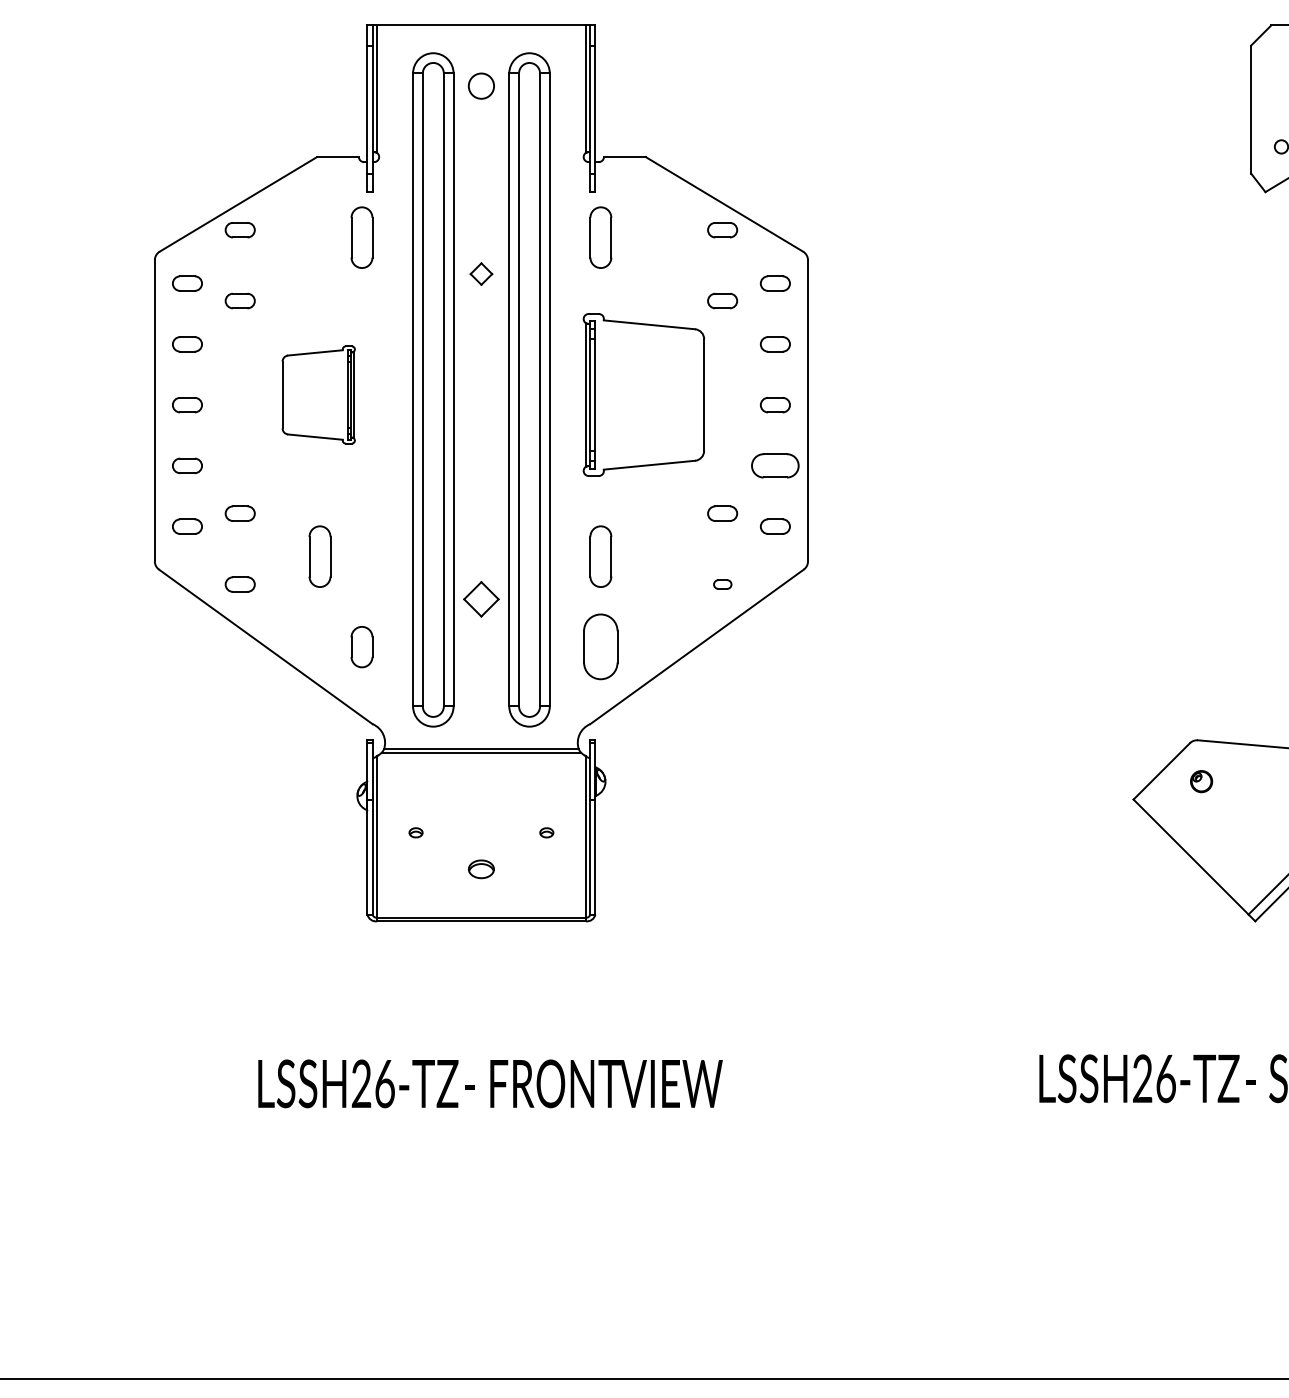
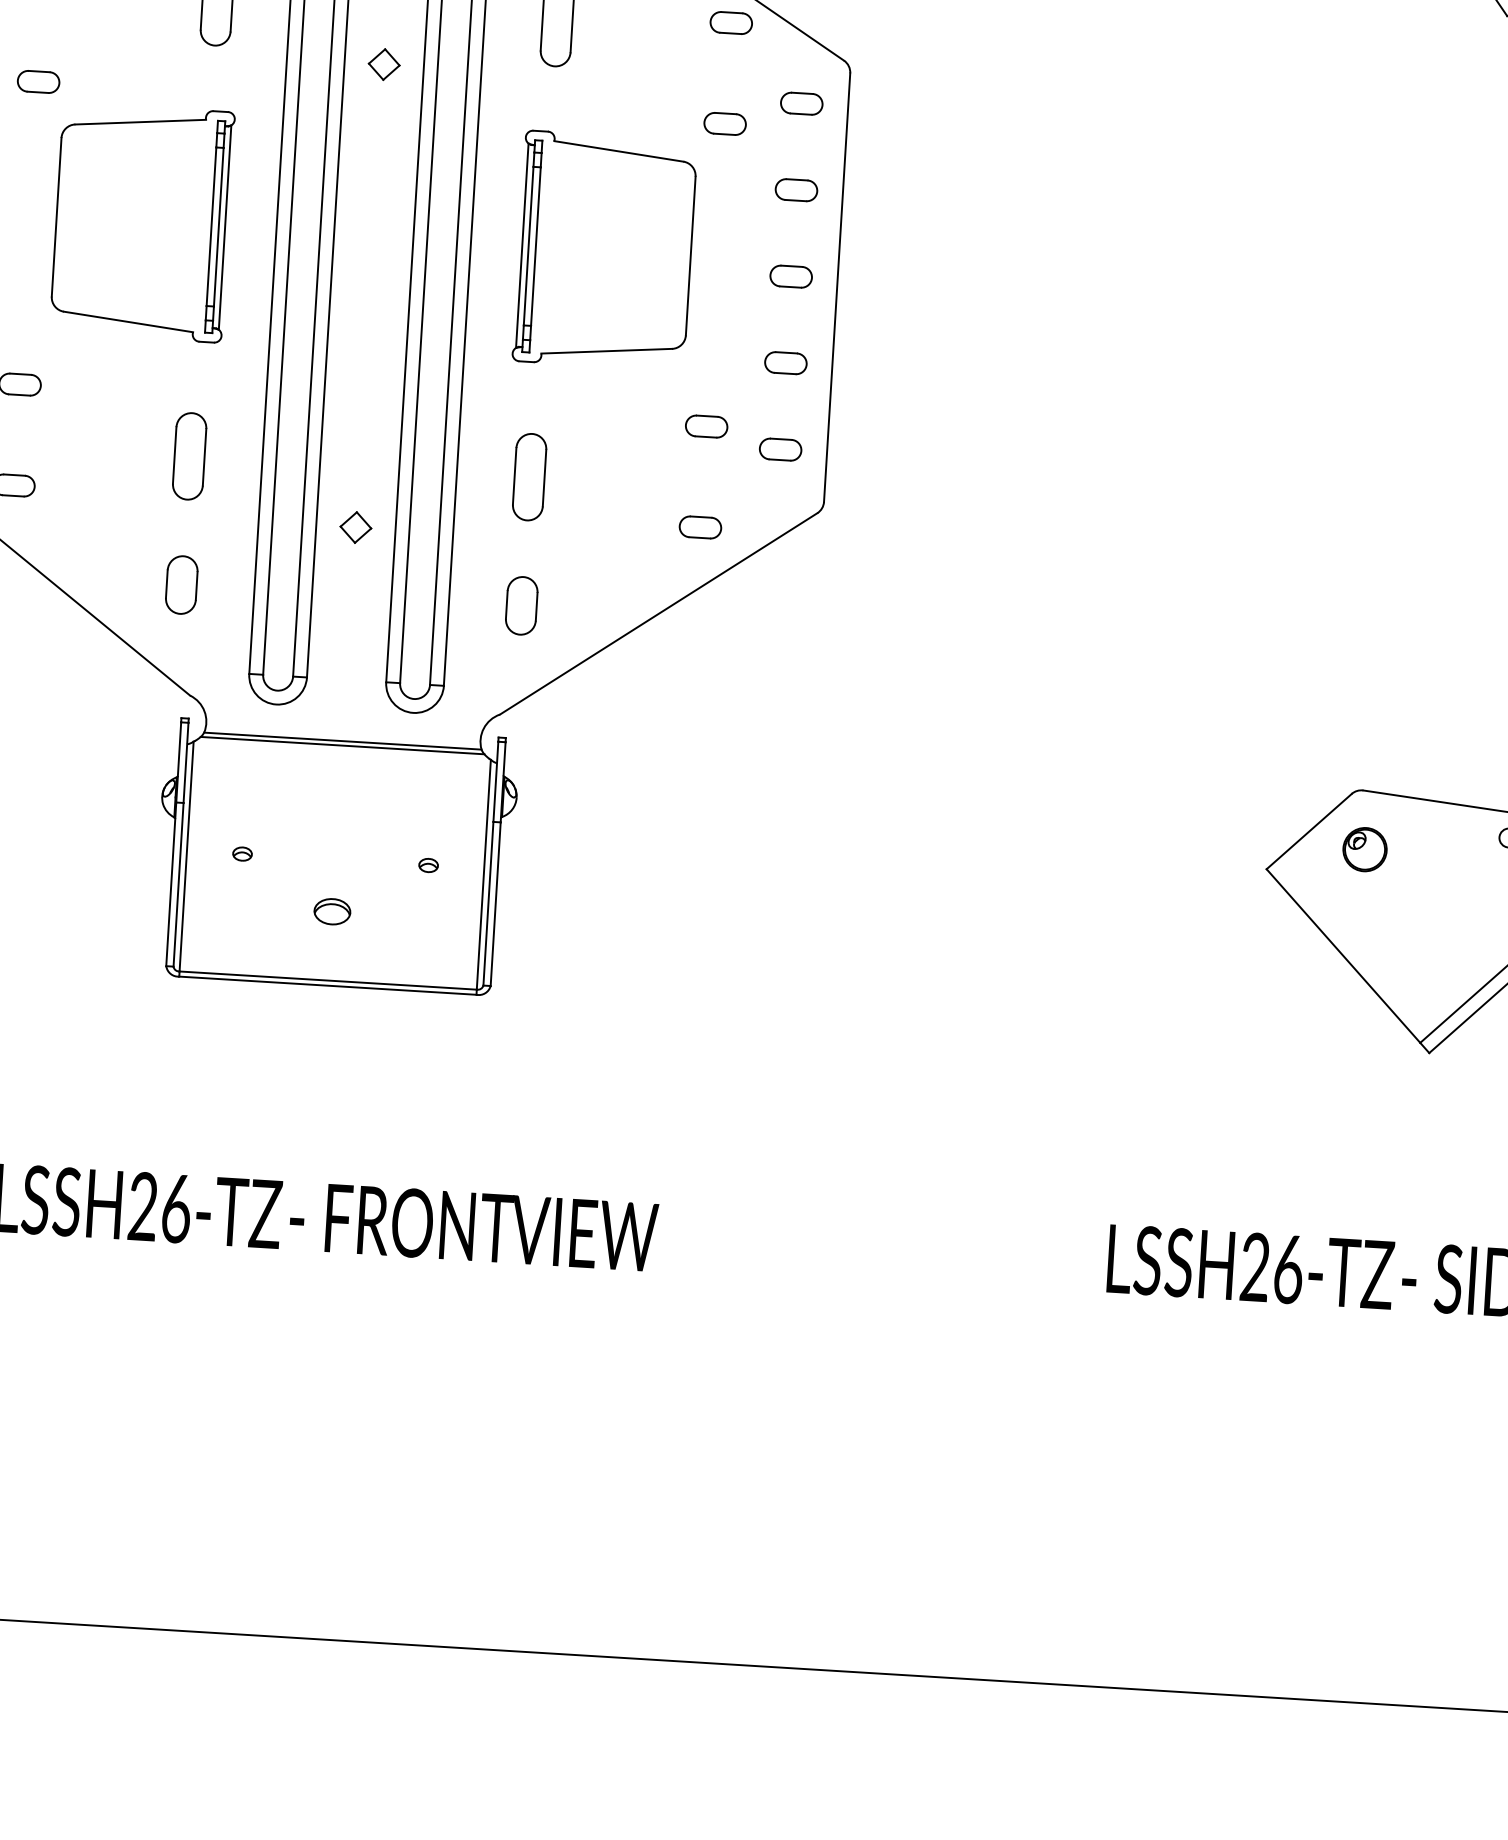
part: (318, 394) -> (141, 221), size x1.67
part: (775, 465) -> (786, 362), size x0.62
part: (319, 556) -> (188, 456), moved
part: (722, 584) -> (700, 527), size x1.67
part: (481, 599) -> (355, 527), size x0.62
part: (600, 647) -> (521, 606), size x0.62
part: (1201, 781) -> (1364, 849), size x1.43

